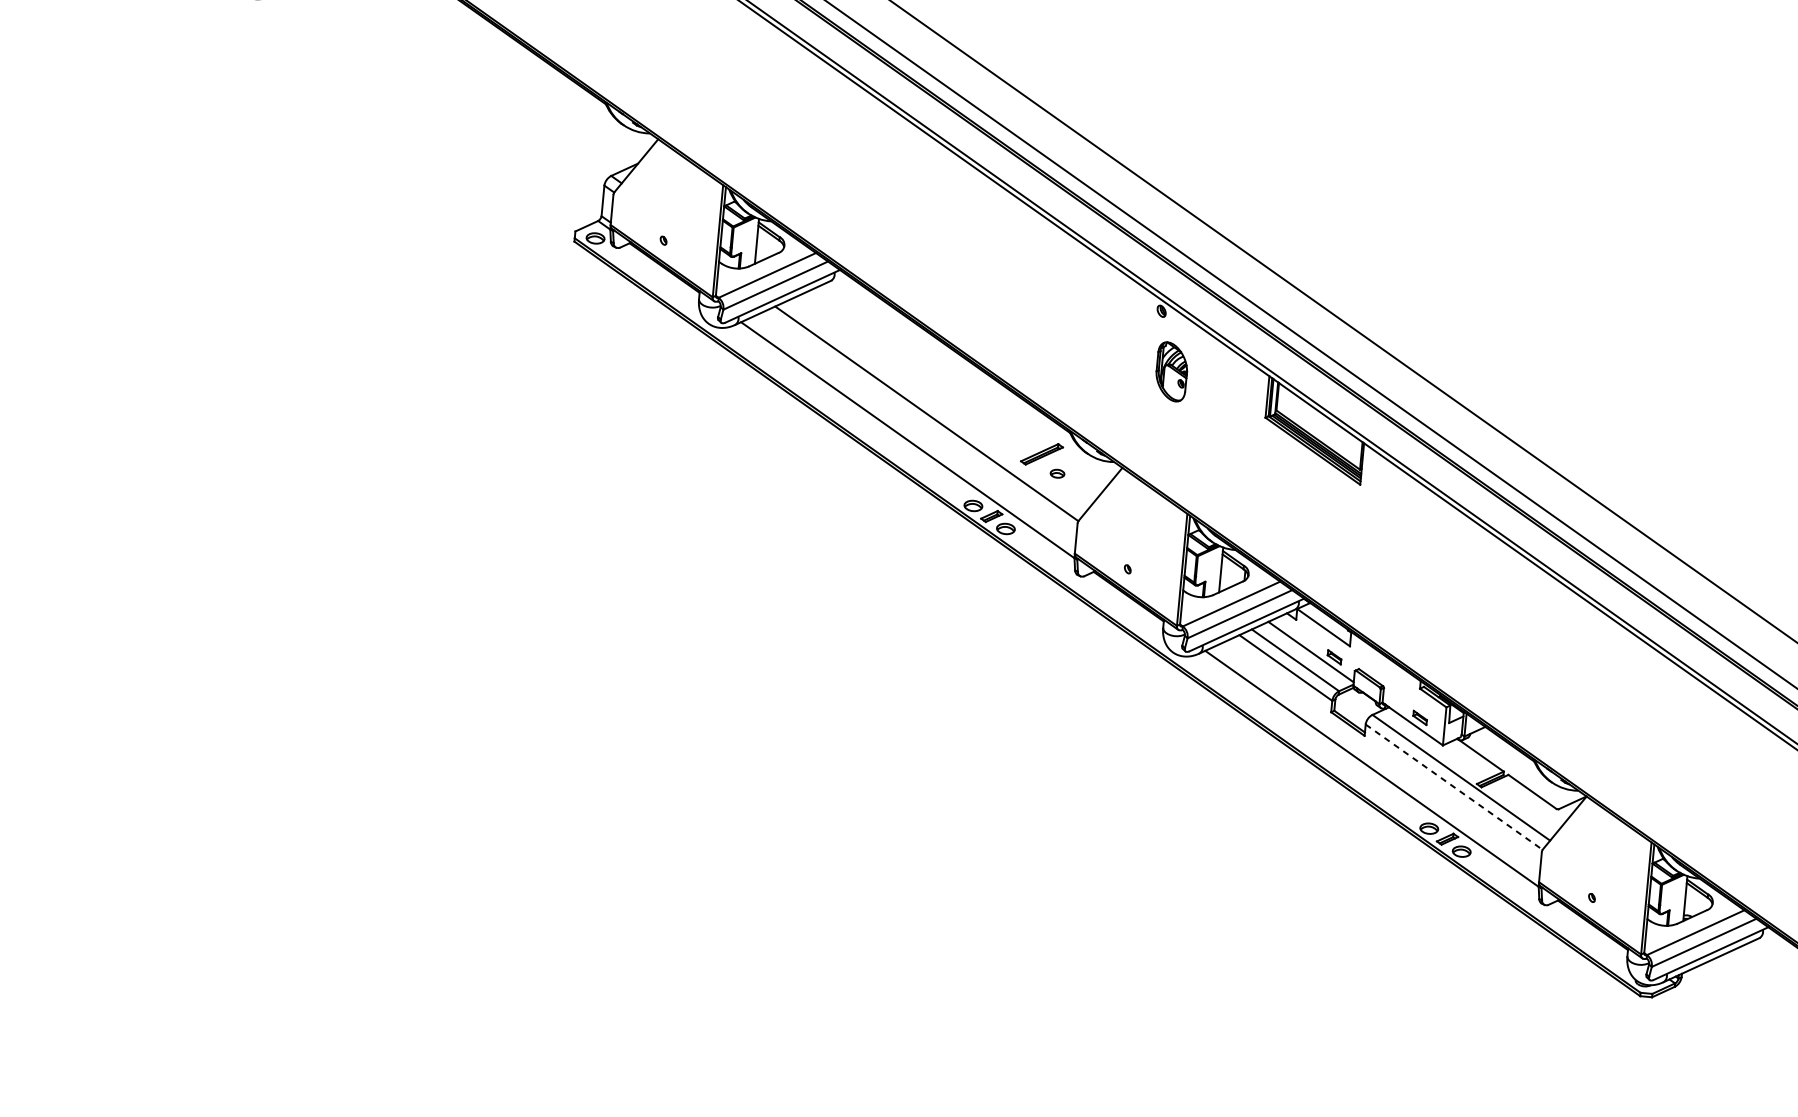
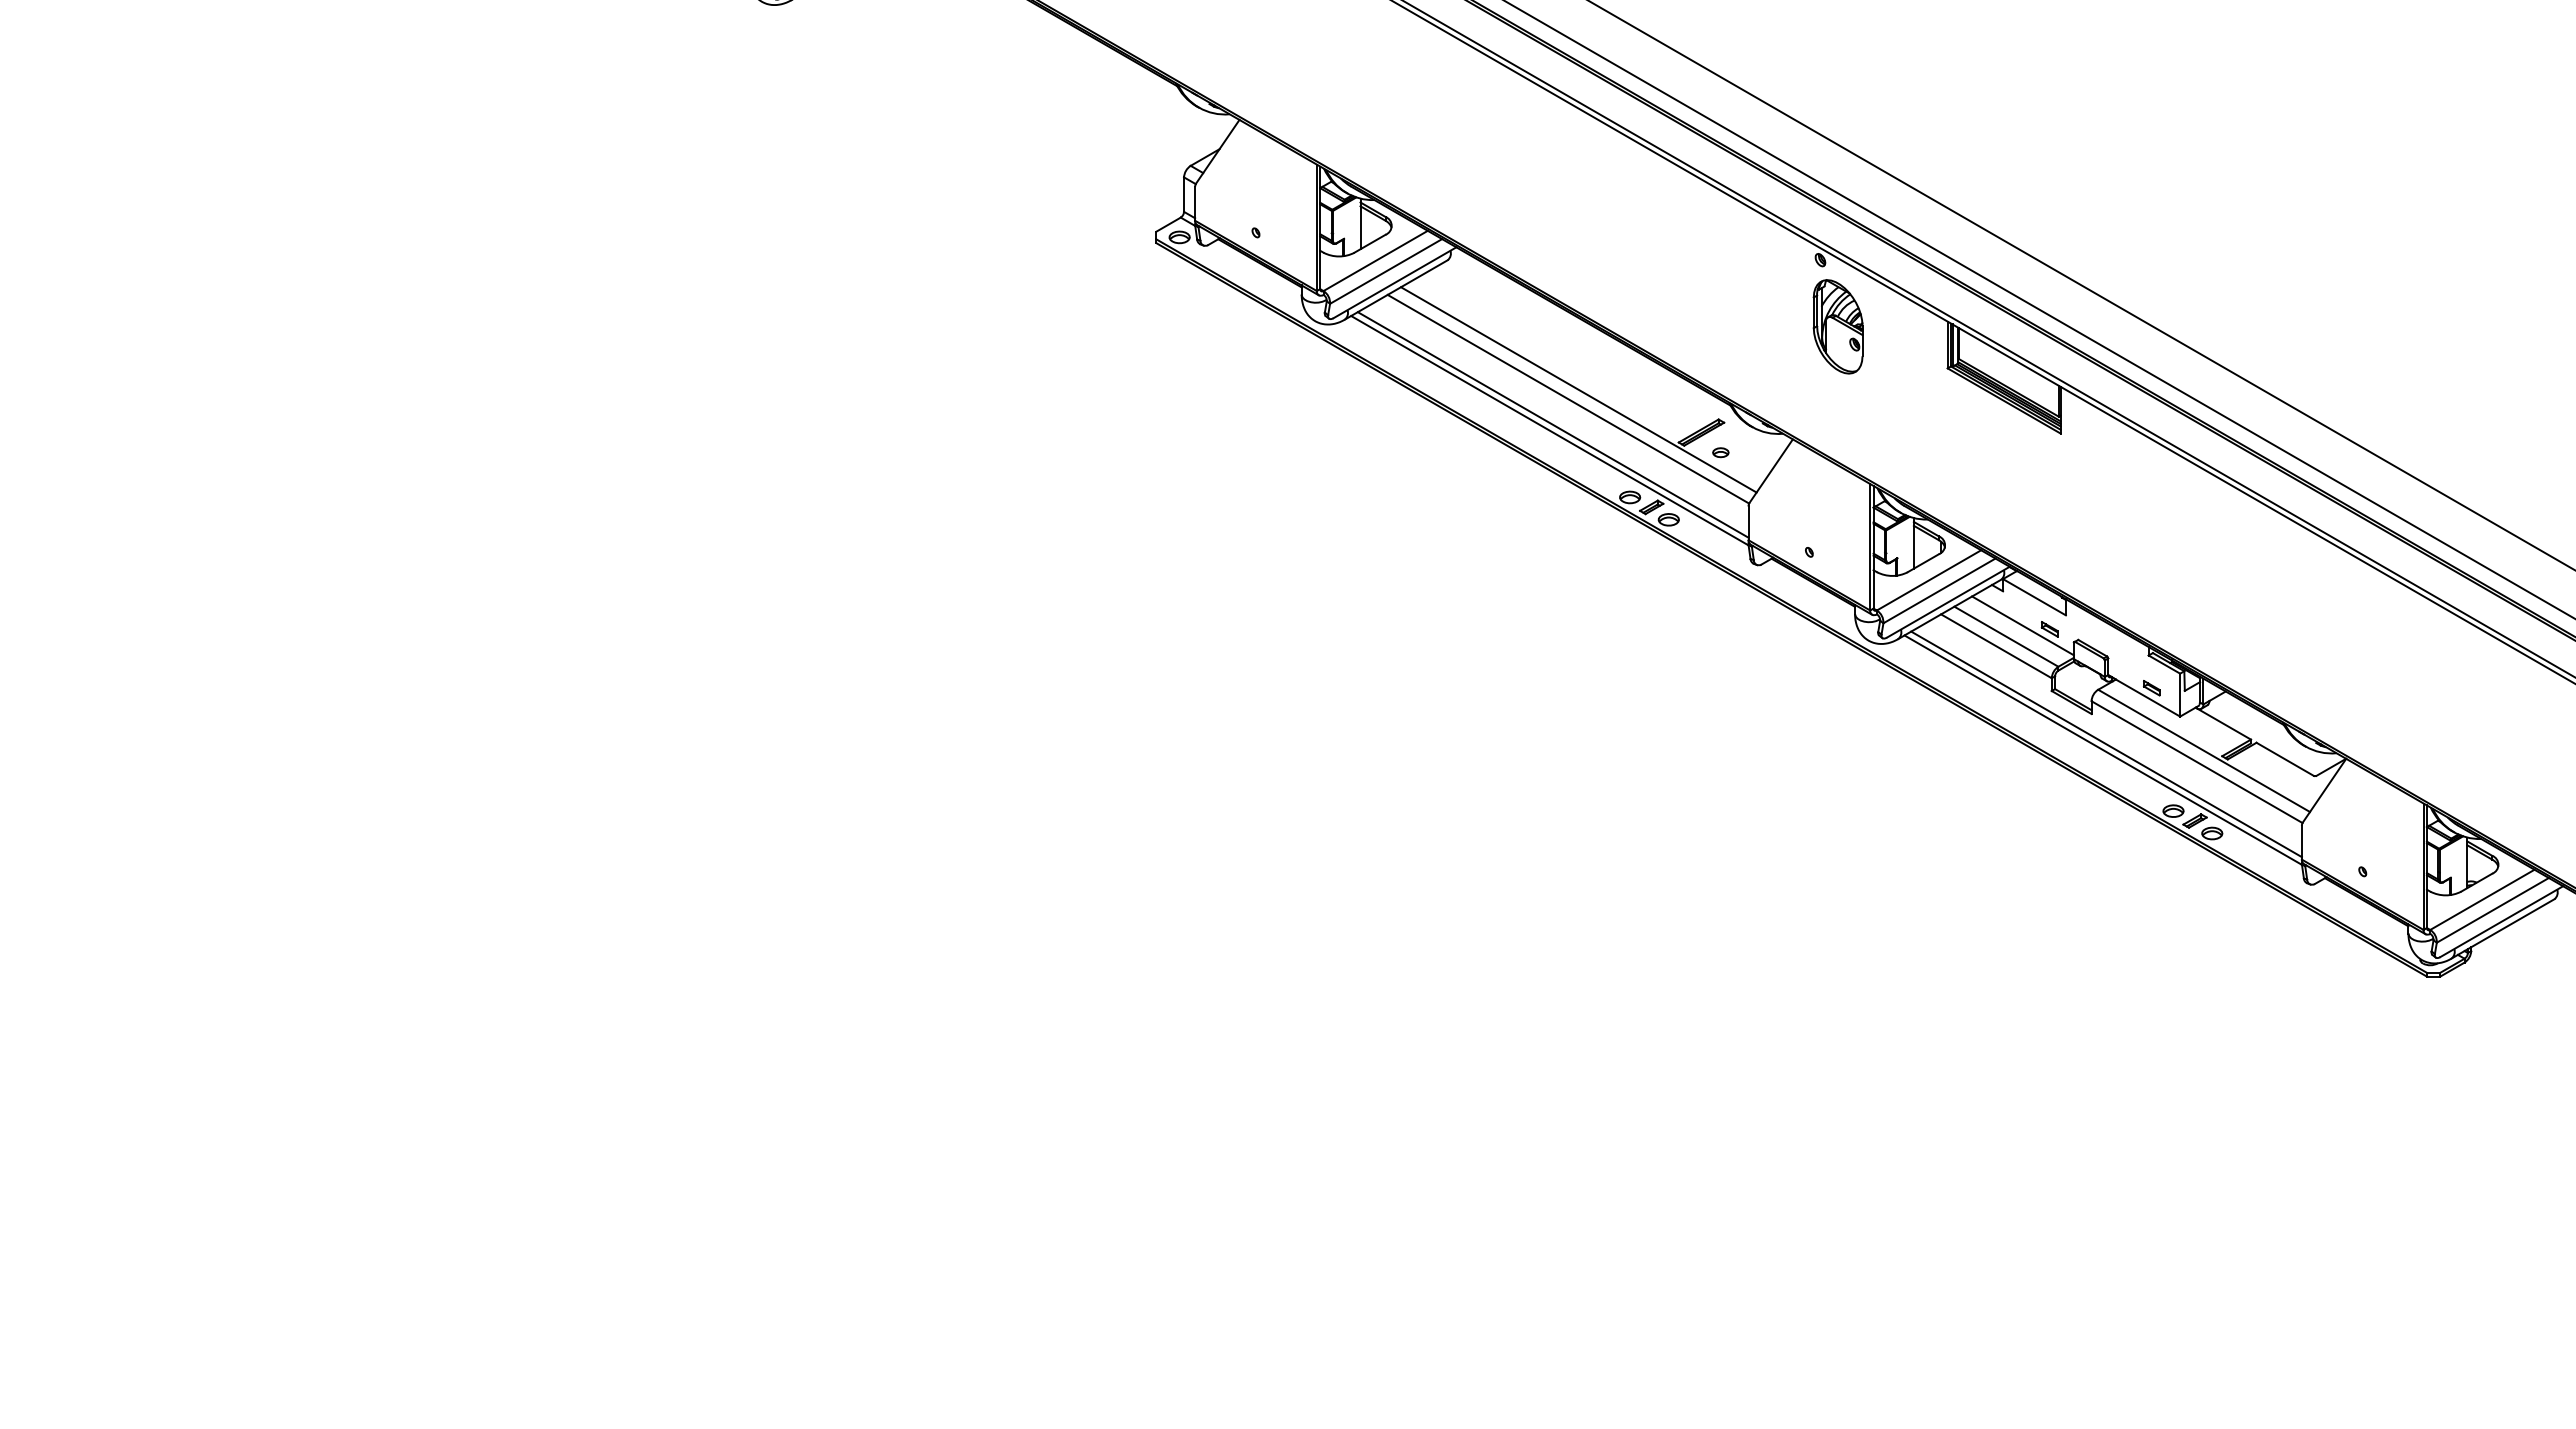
part: (1171, 371) -> (1837, 326), size x1.43
line: (936, 406) -> (1578, 389), added
line: (910, 434) -> (1552, 424), added
line: (1375, 764) -> (2106, 744), added
line: (1454, 787) -> (2197, 762), dashed -> solid

